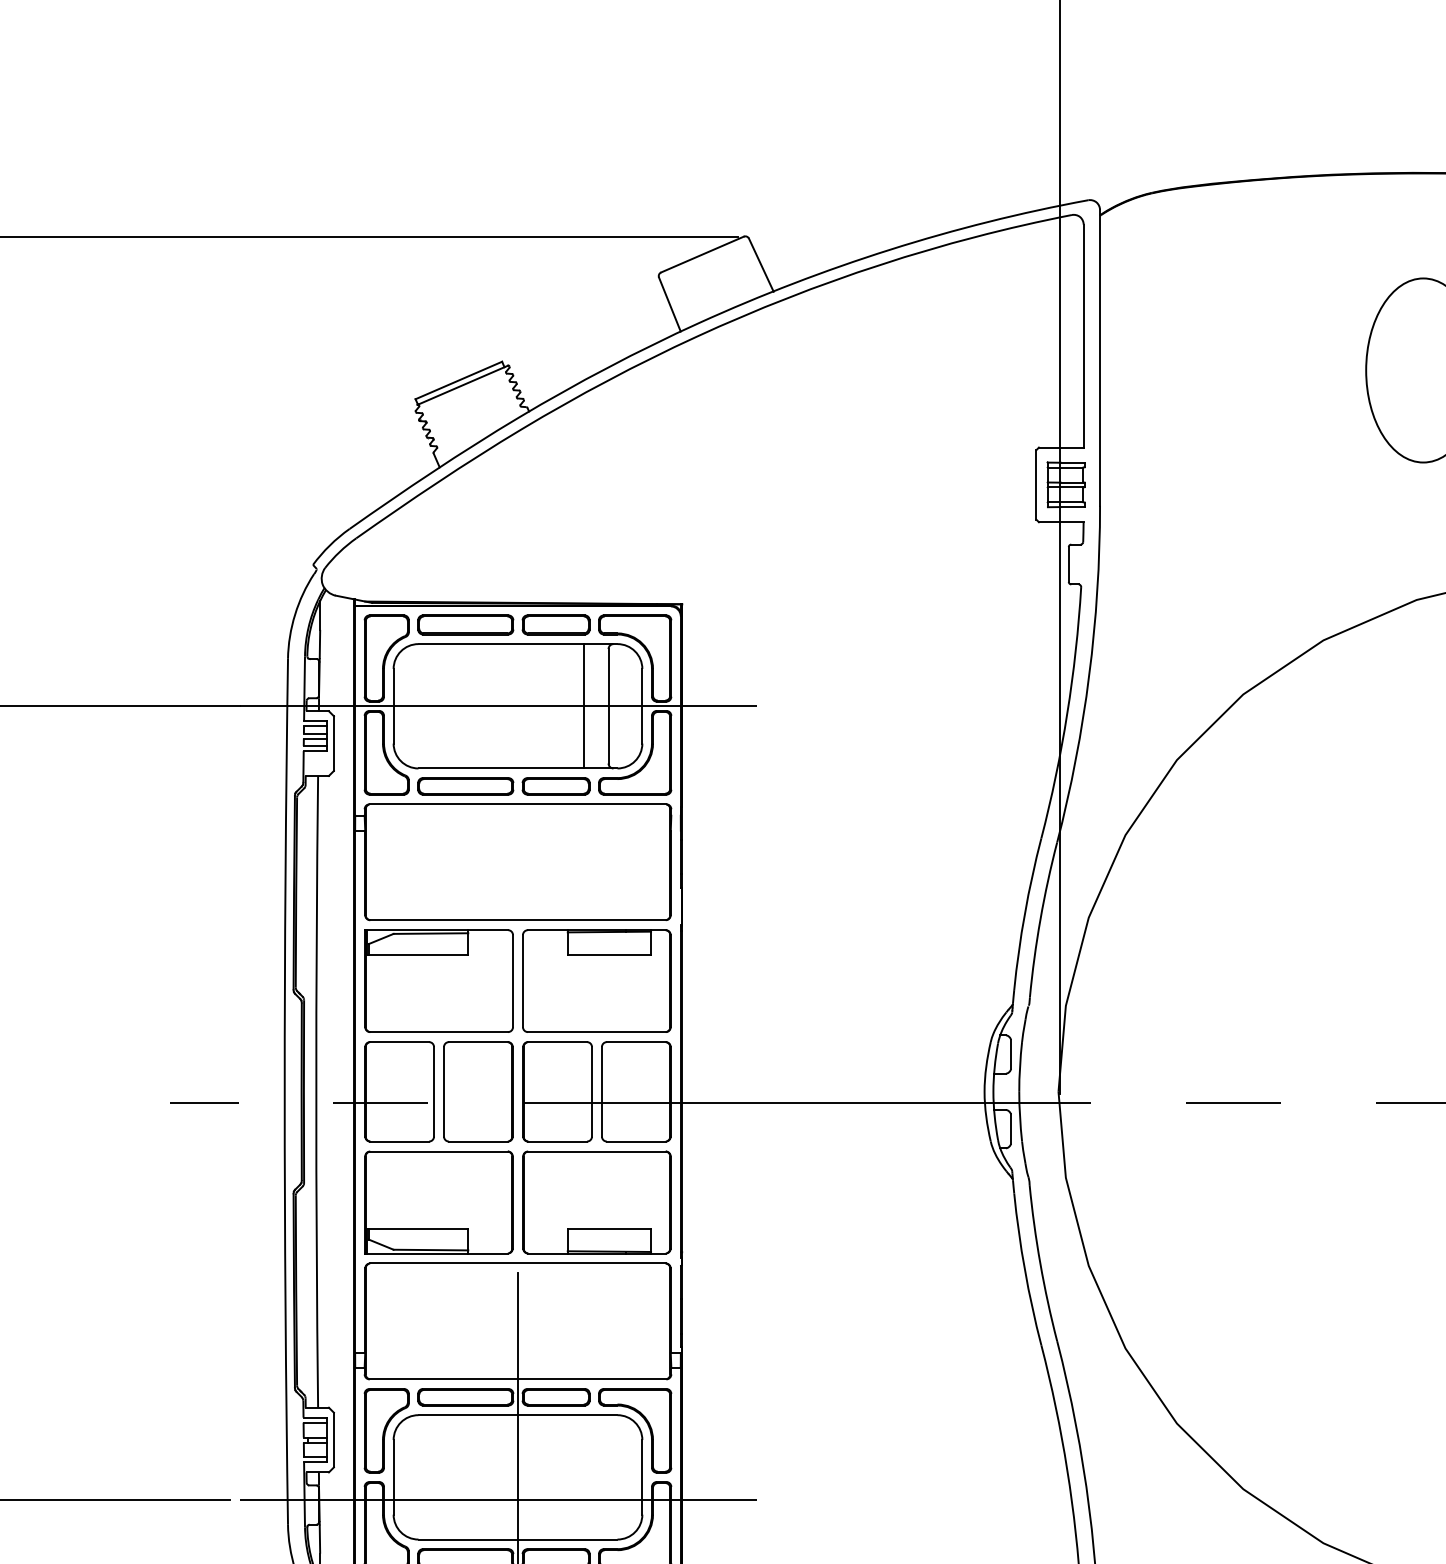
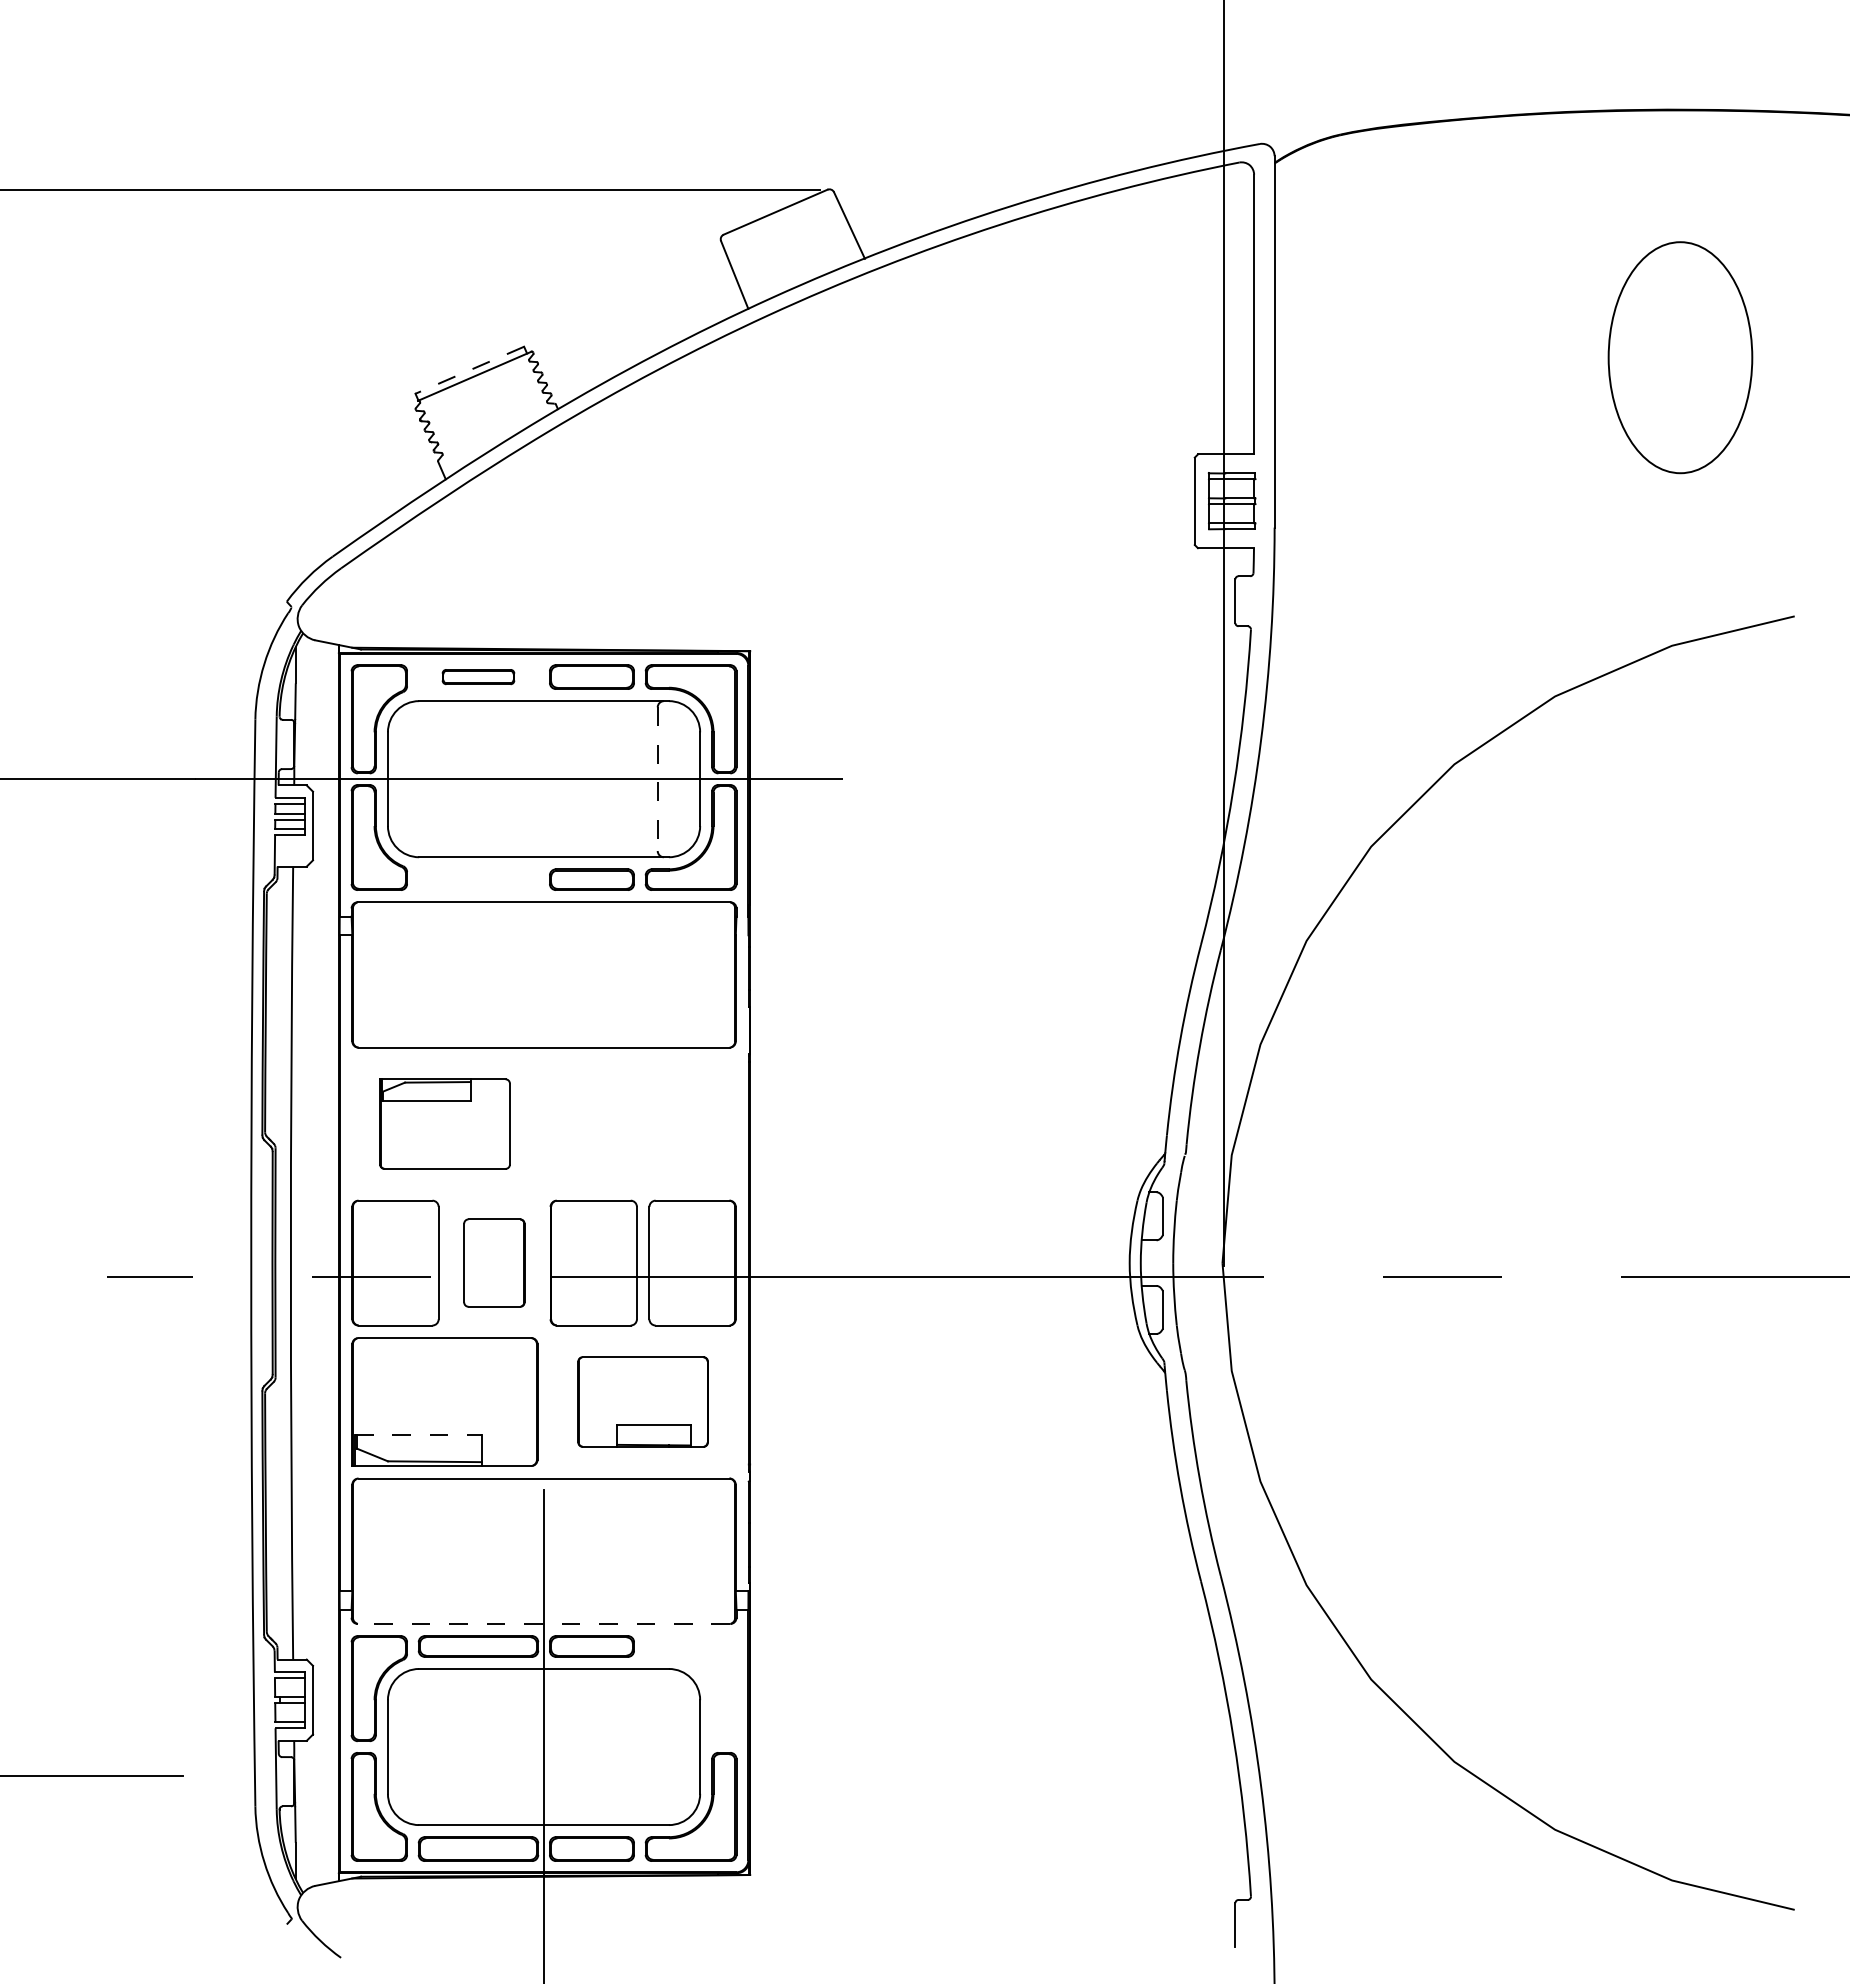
line: (458, 380) -> (469, 370), solid -> dashed
part: (465, 624) -> (478, 676), size x0.6
line: (583, 706) -> (626, 779), removed
line: (608, 706) -> (657, 779), solid -> dashed
part: (465, 786) -> (478, 879), removed
part: (438, 980) -> (444, 1123), size x0.7
part: (596, 980) -> (642, 1123), removed
part: (478, 1091) -> (494, 1262), size x0.7
part: (596, 1202) -> (642, 1401), size x0.7
line: (417, 1228) -> (418, 1434), solid -> dashed
line: (517, 1379) -> (543, 1624), solid -> dashed
part: (647, 1425) -> (706, 1681), removed
line: (497, 1500) -> (518, 1775), removed

